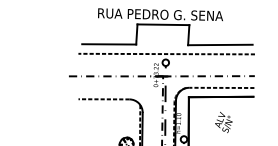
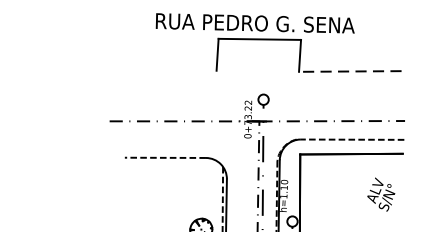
line: (109, 44) -> (174, 70), removed
line: (219, 44) -> (348, 70), solid -> dashed
line: (166, 53) -> (264, 85), removed
text: (223, 122) -> (380, 194), moved

